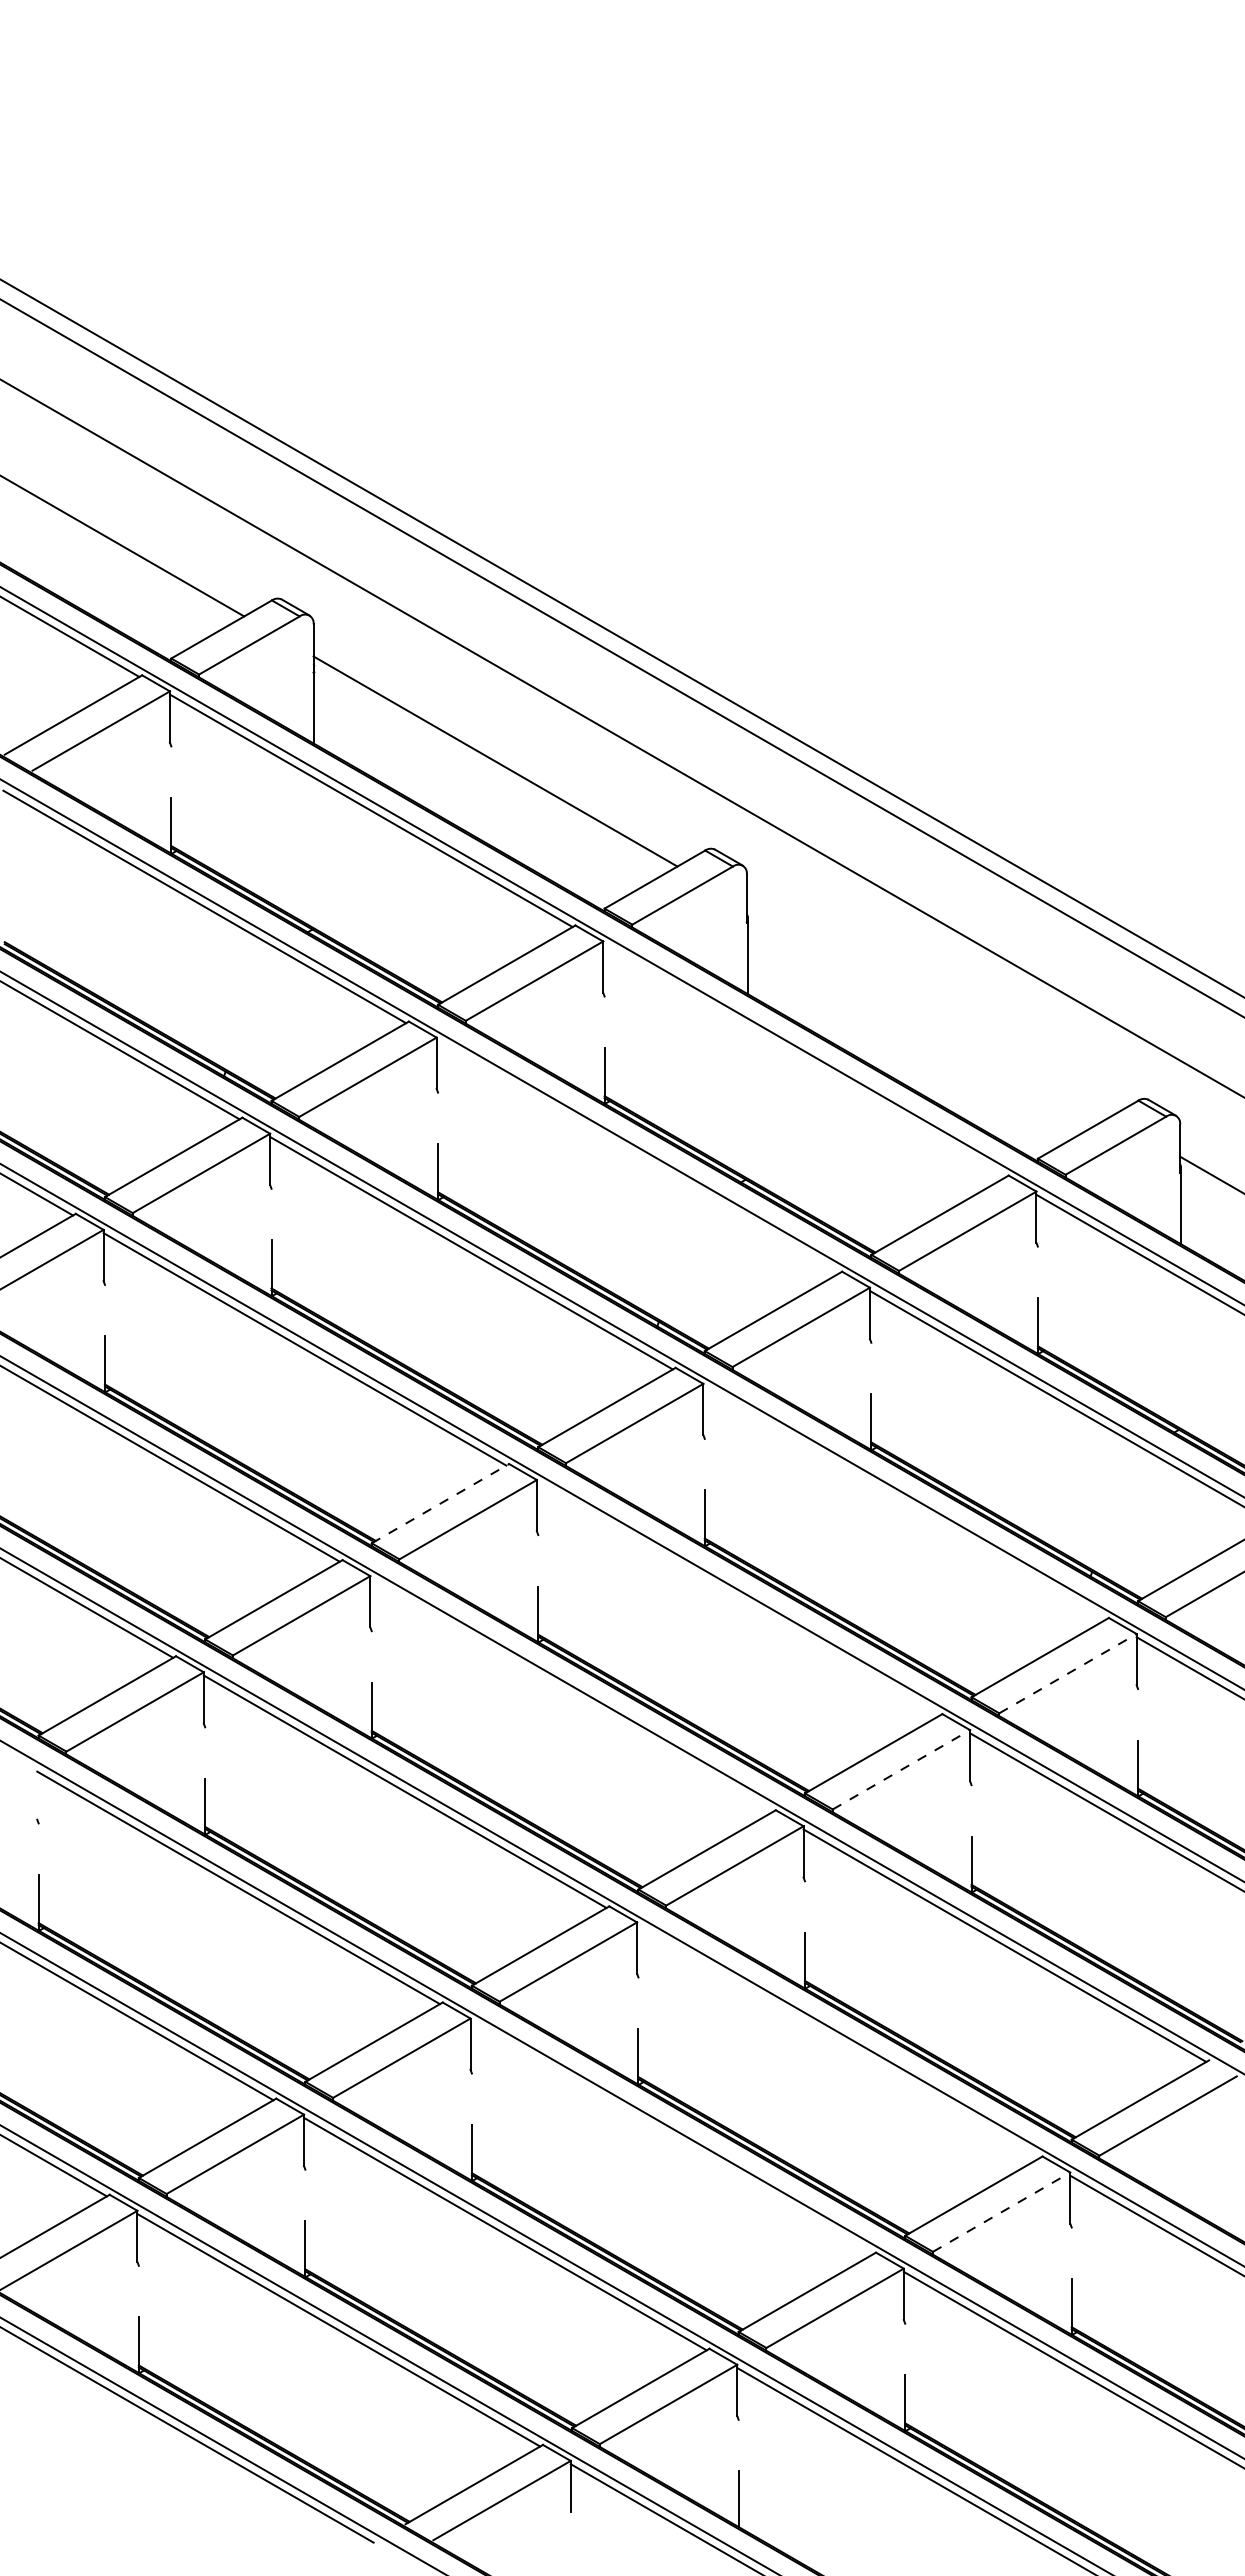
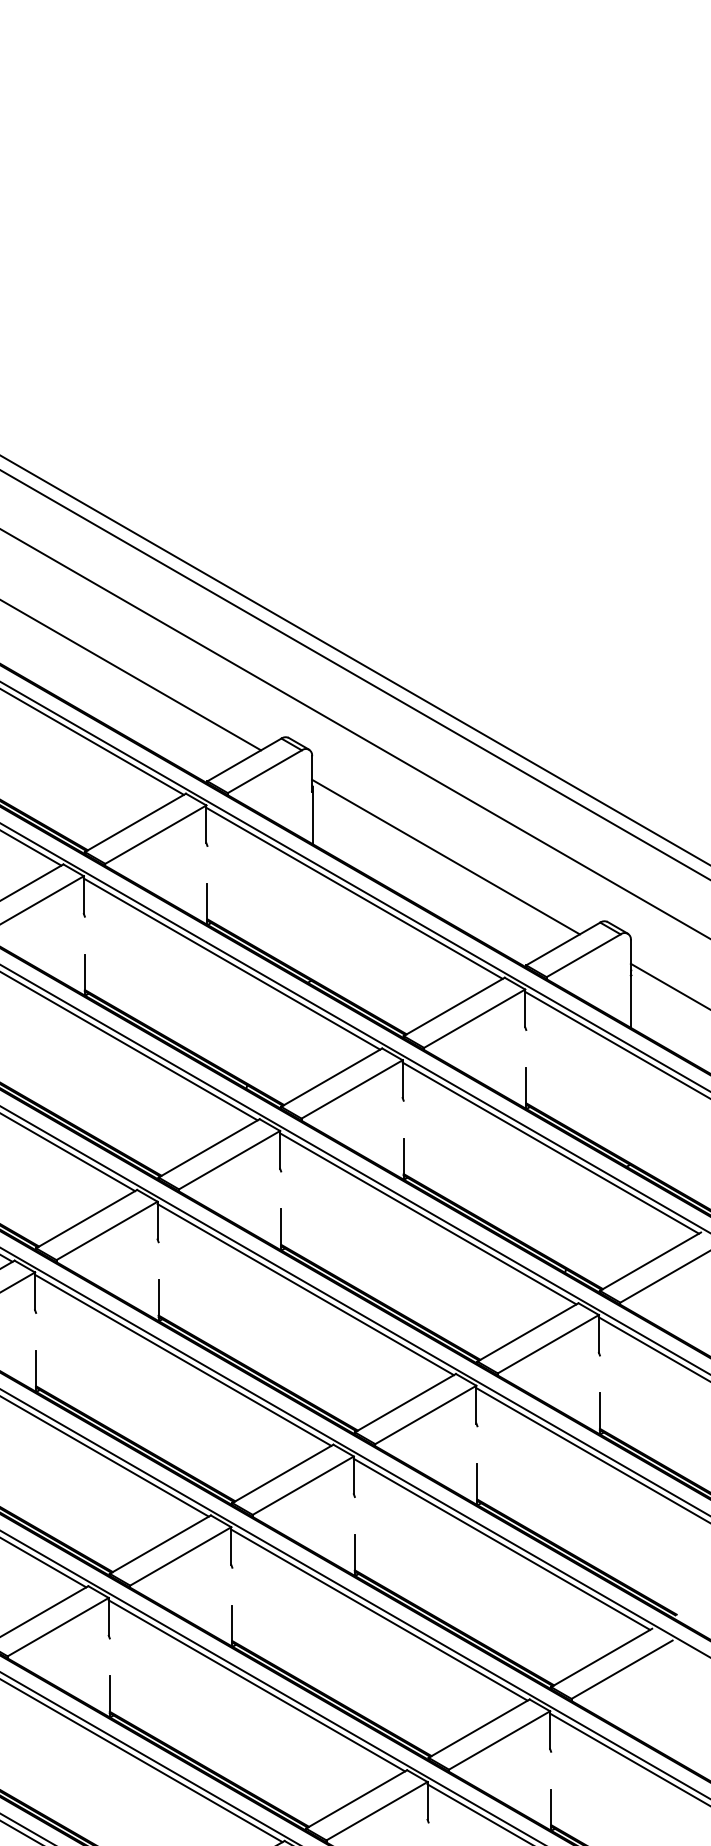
line: (928, 1011) -> (445, 856), added
line: (804, 1060) -> (354, 893), added
line: (637, 1156) -> (231, 963), added
line: (440, 1503) -> (86, 1219), dashed -> solid
line: (904, 1503) -> (428, 1219), added
line: (737, 1599) -> (305, 1289), added
line: (1068, 1673) -> (548, 1344), dashed -> solid
line: (571, 1695) -> (183, 1360), added
line: (901, 1769) -> (425, 1414), dashed -> solid
line: (838, 2041) -> (379, 1614), added
line: (671, 2137) -> (256, 1685), added
line: (1002, 2211) -> (500, 1739), dashed -> solid

